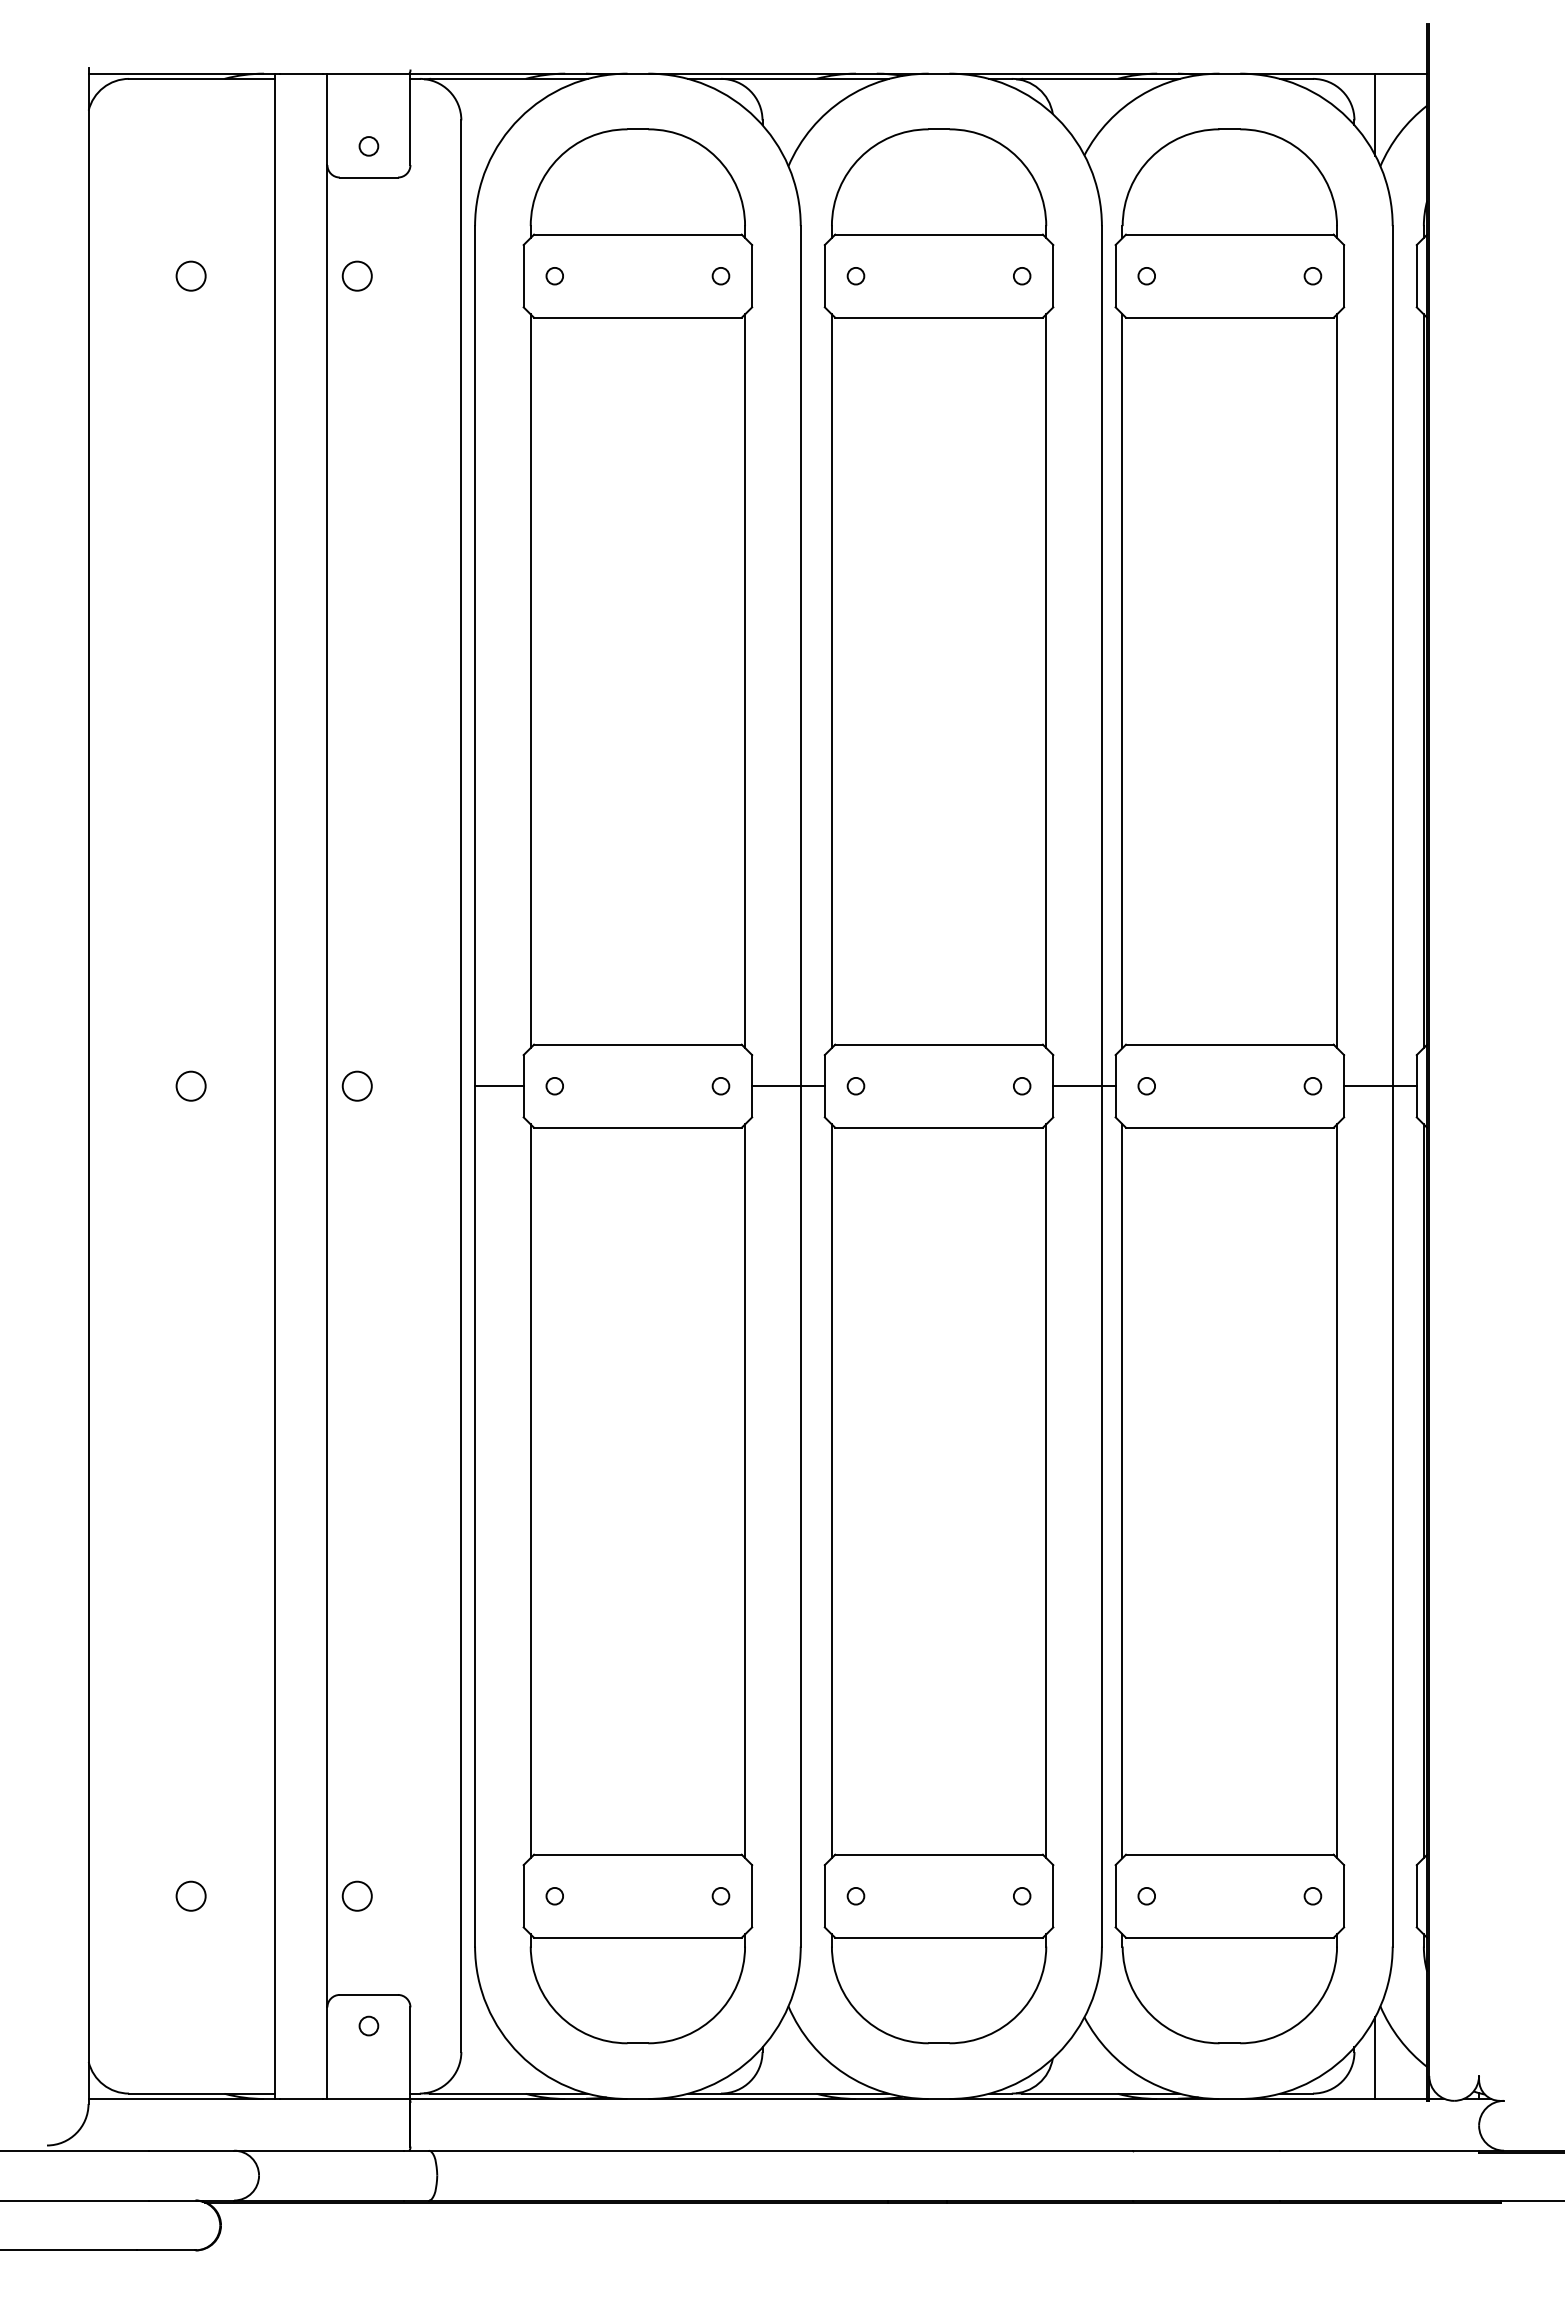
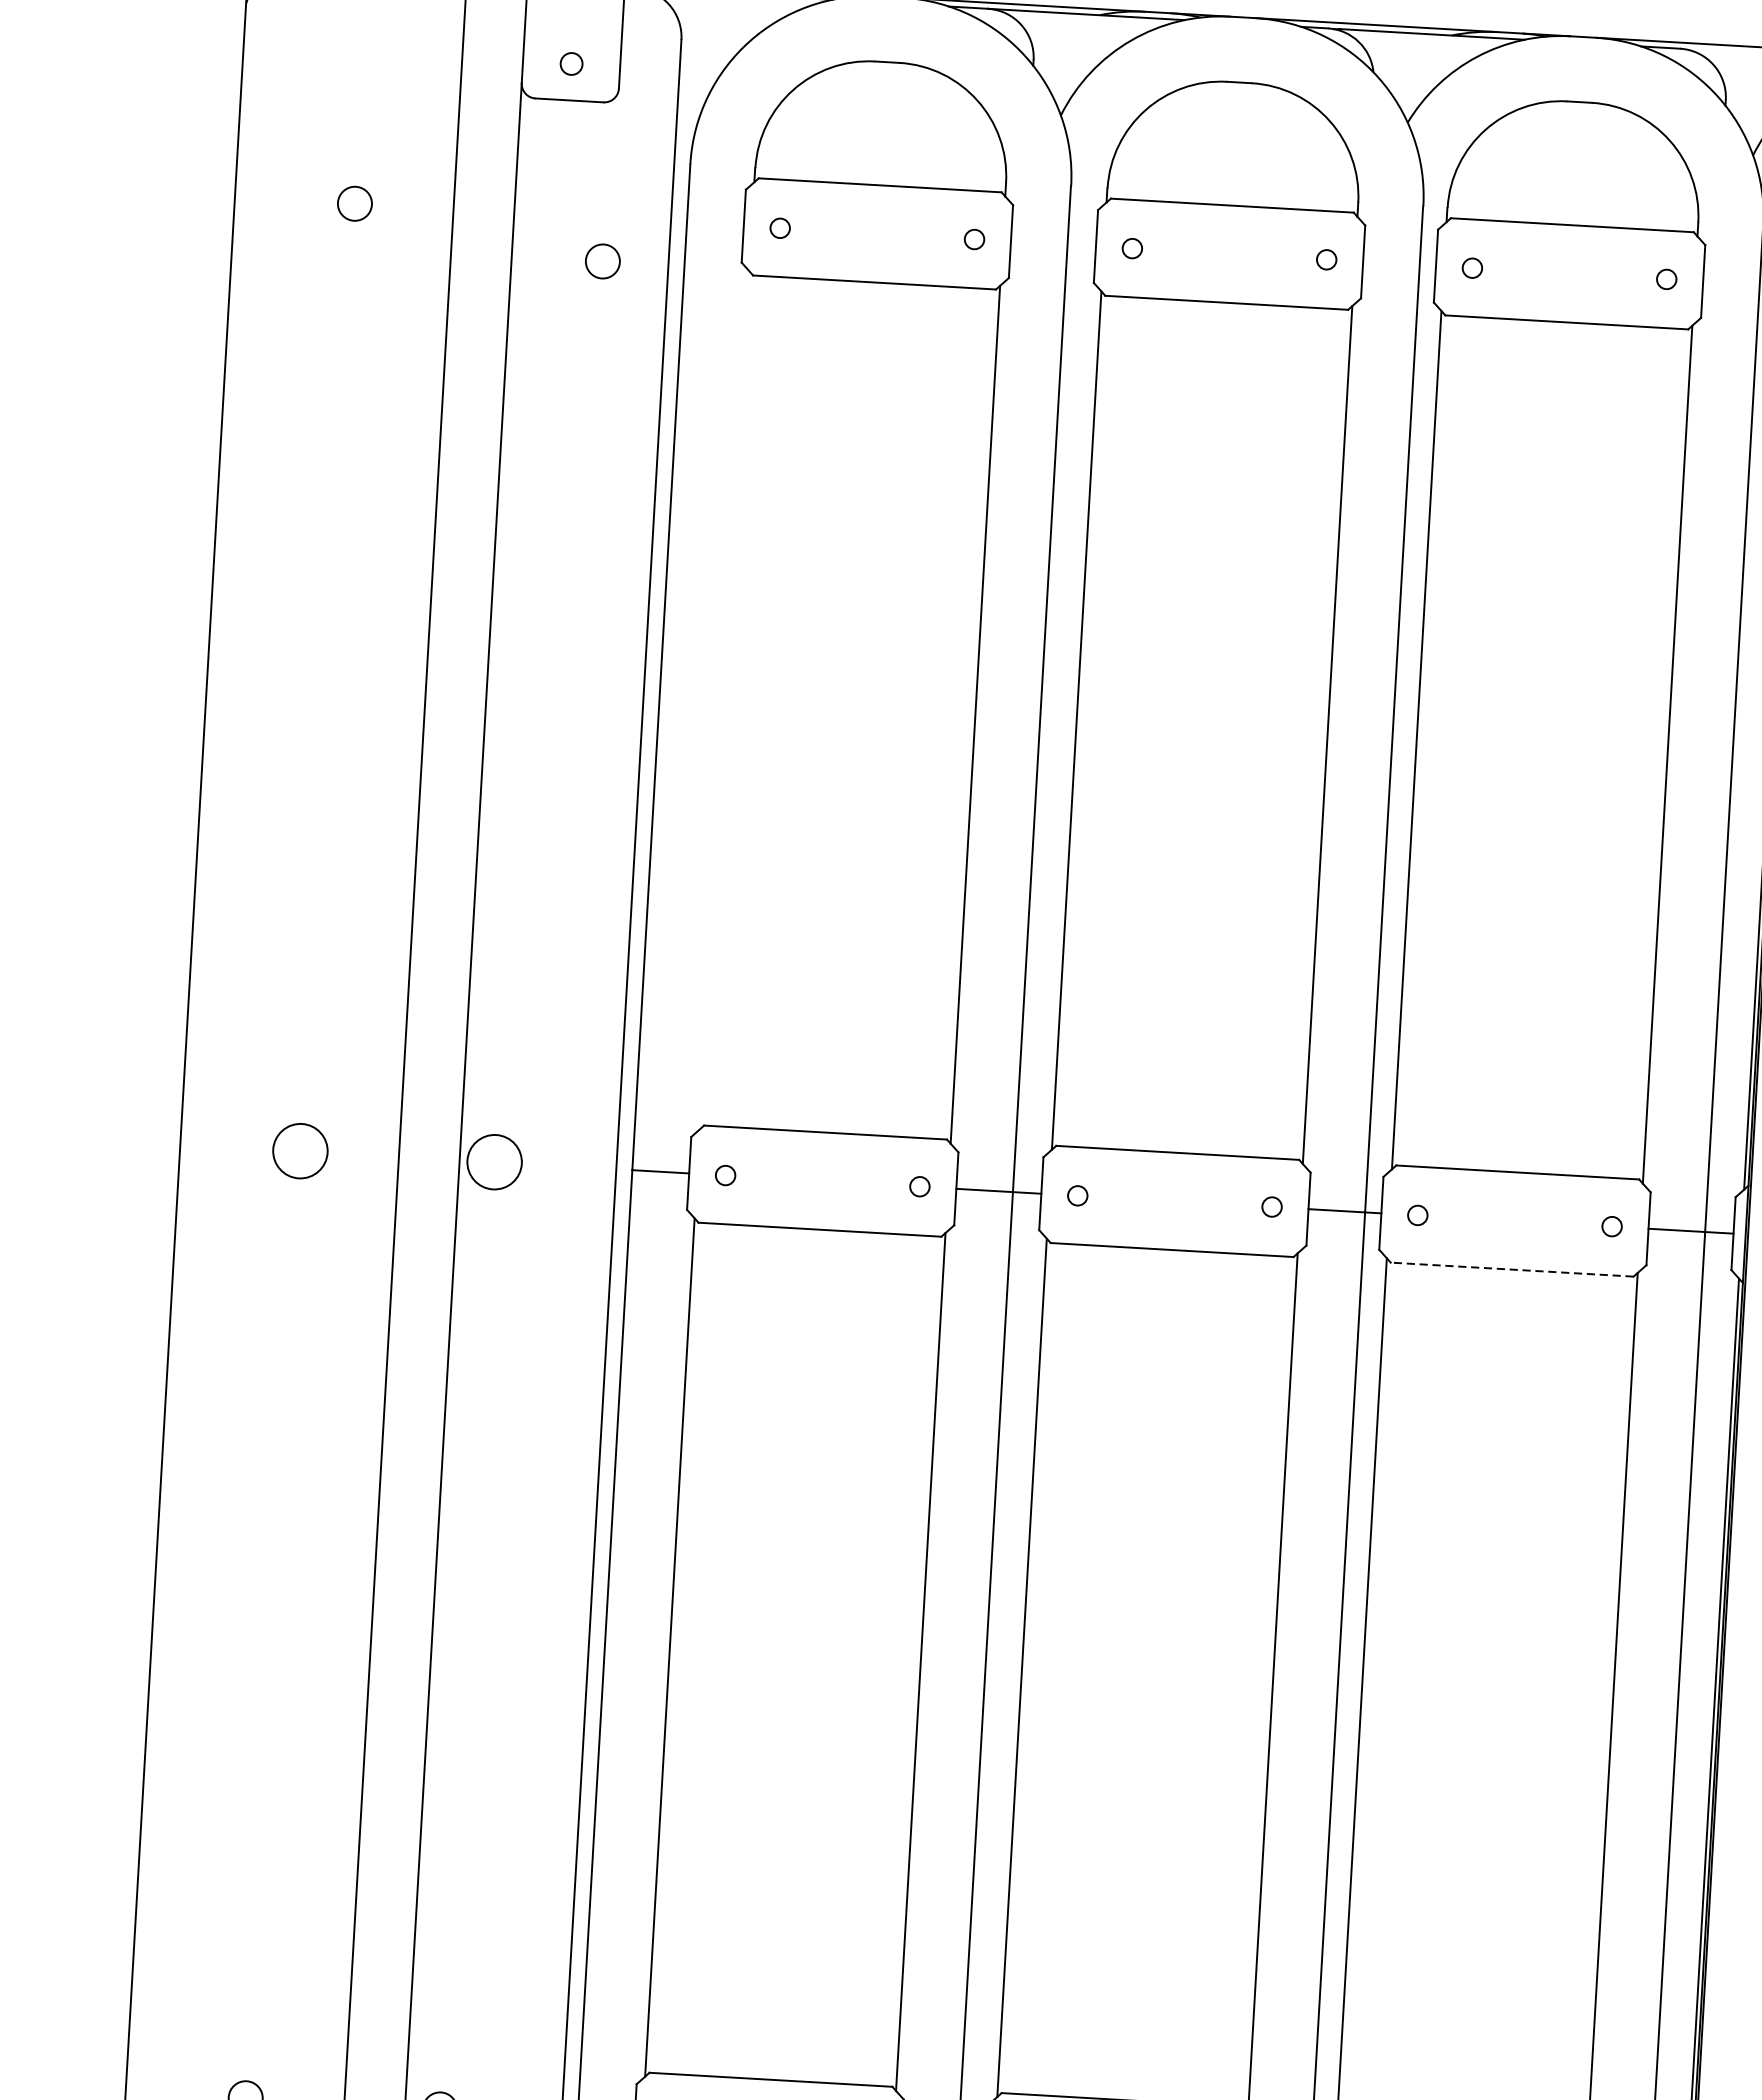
line: (1375, 114) -> (1750, 94), removed
circle: (356, 275) -> (601, 260), moved
line: (530, 681) -> (724, 700), removed
circle: (190, 1085) -> (299, 1150), size x1.6
circle: (356, 1085) -> (493, 1161), size x1.6
line: (1229, 1127) -> (1511, 1269), solid -> dashed

